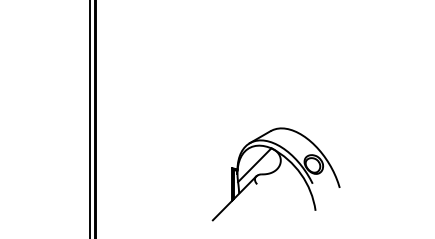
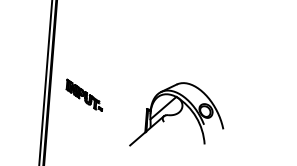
part: (144, 155) -> (84, 94), added

